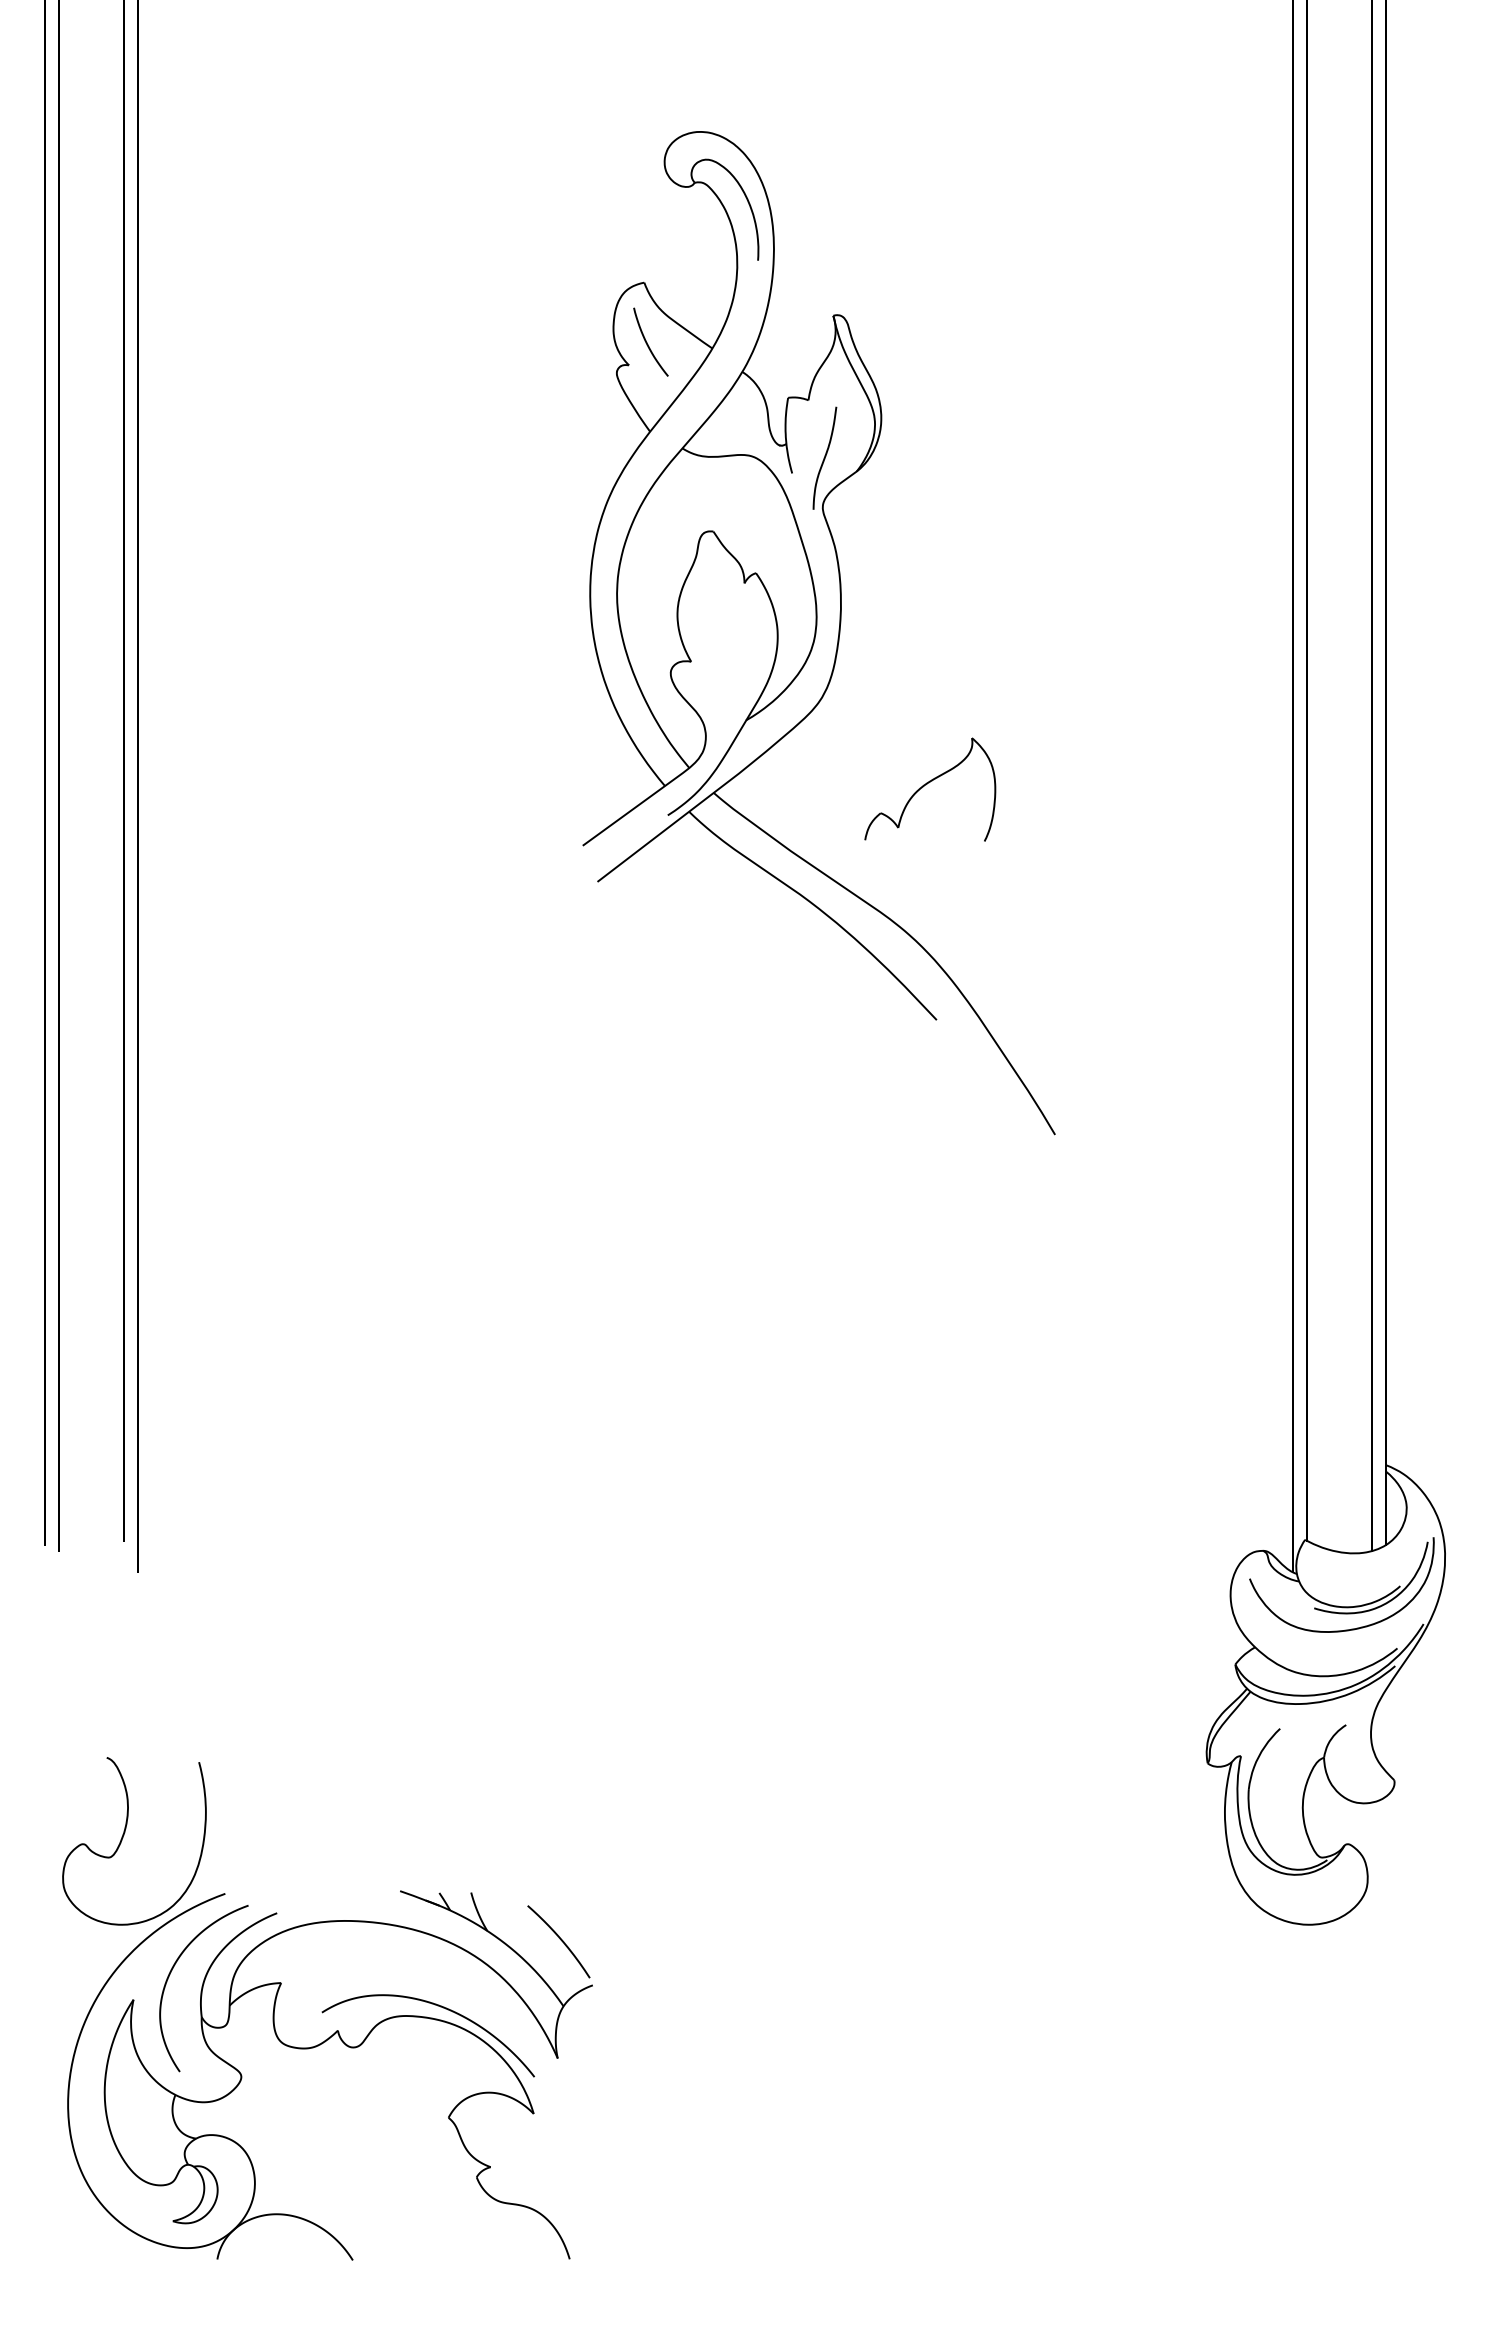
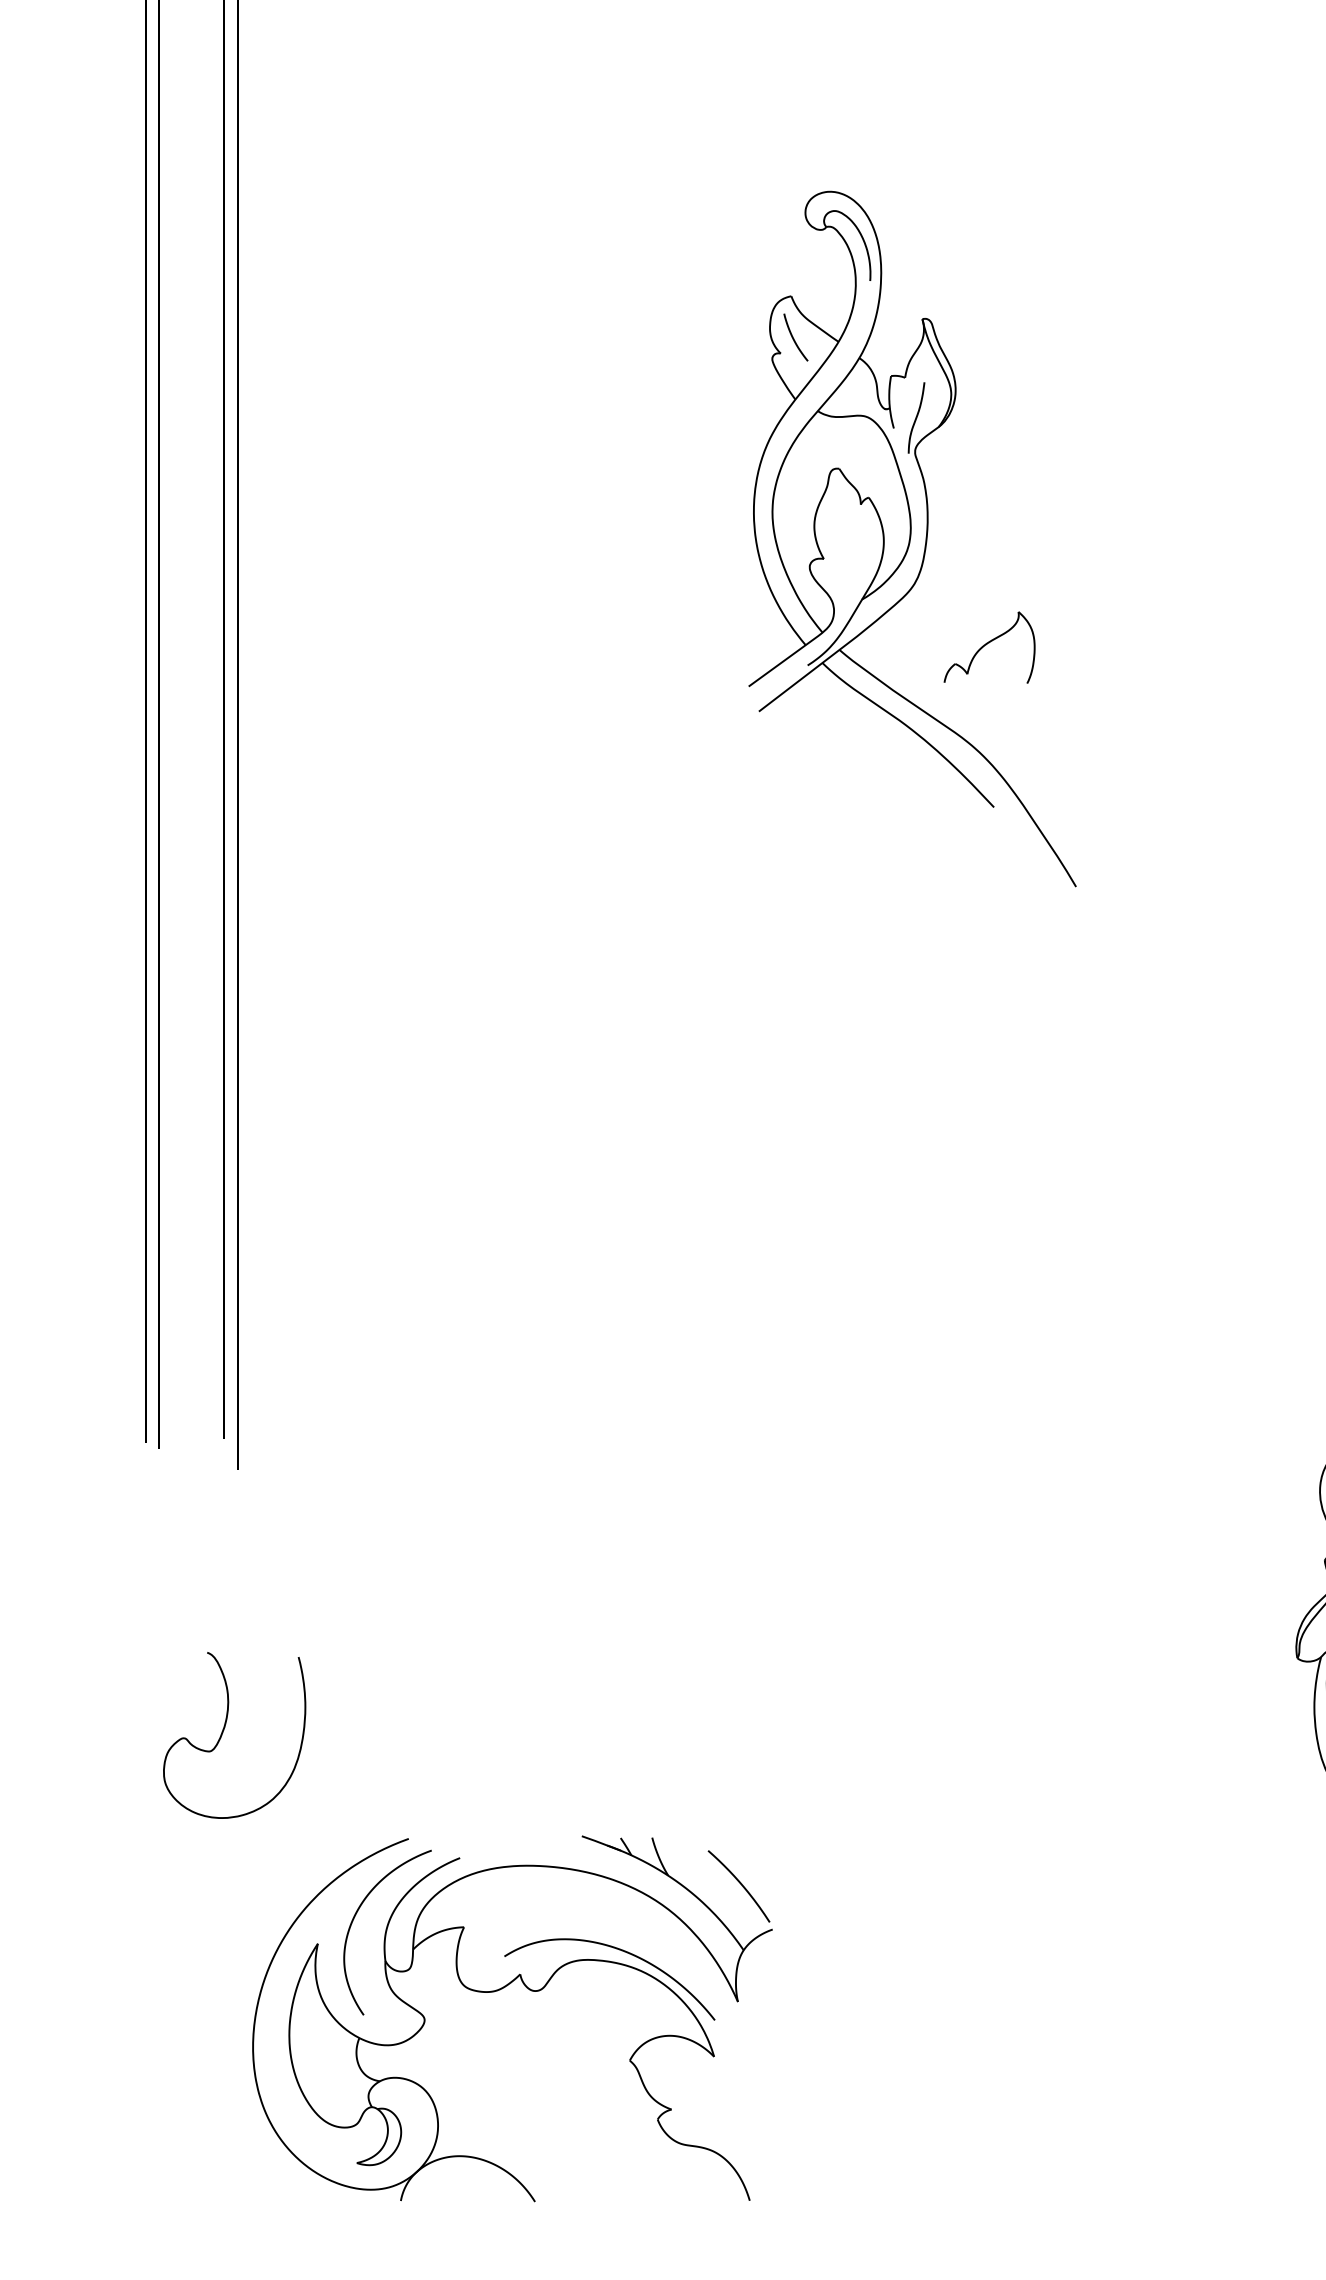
part: (818, 633) -> (911, 539), size x0.7
part: (316, 2047) -> (499, 1991), moved

